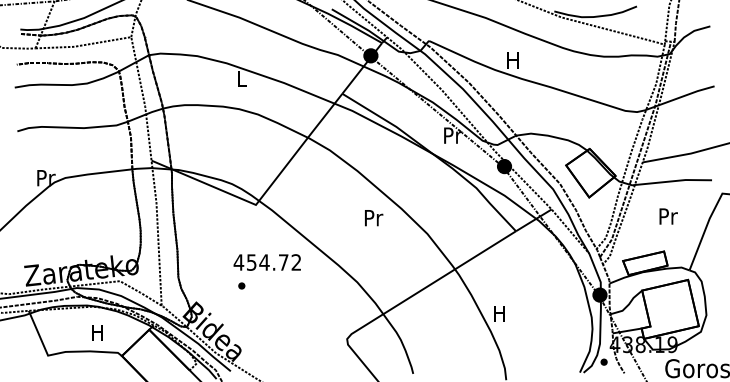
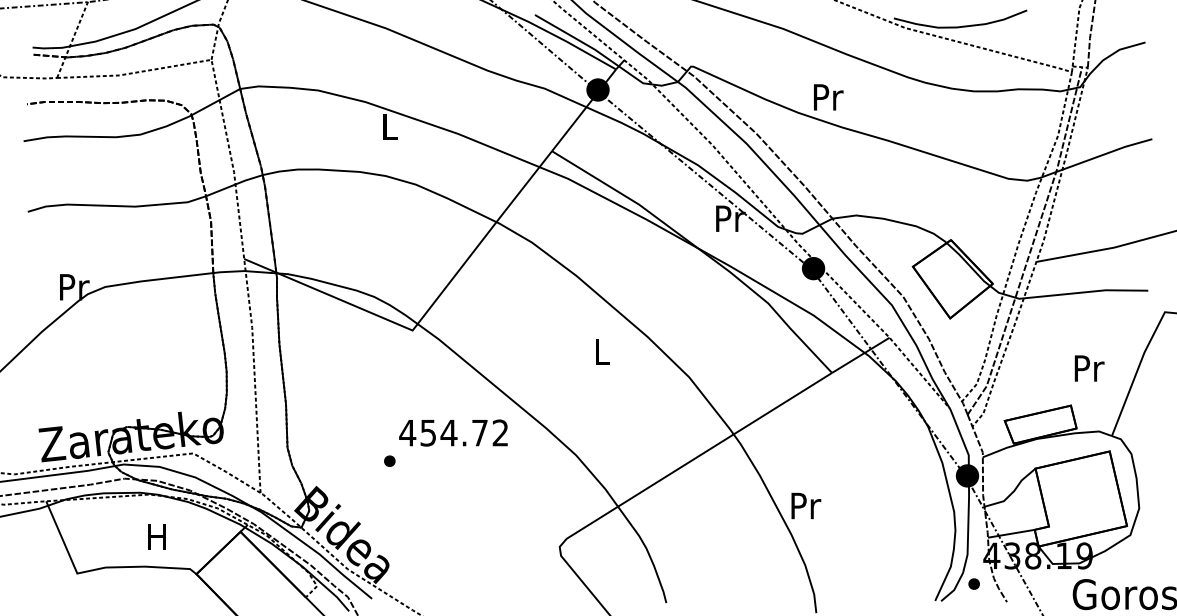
text: (513, 60) -> (828, 97), H -> Pr
text: (668, 216) -> (1089, 368), moved
text: (374, 218) -> (603, 352), Pr -> L
text: (266, 262) -> (452, 432), moved
text: (499, 313) -> (805, 505), H -> Pr

